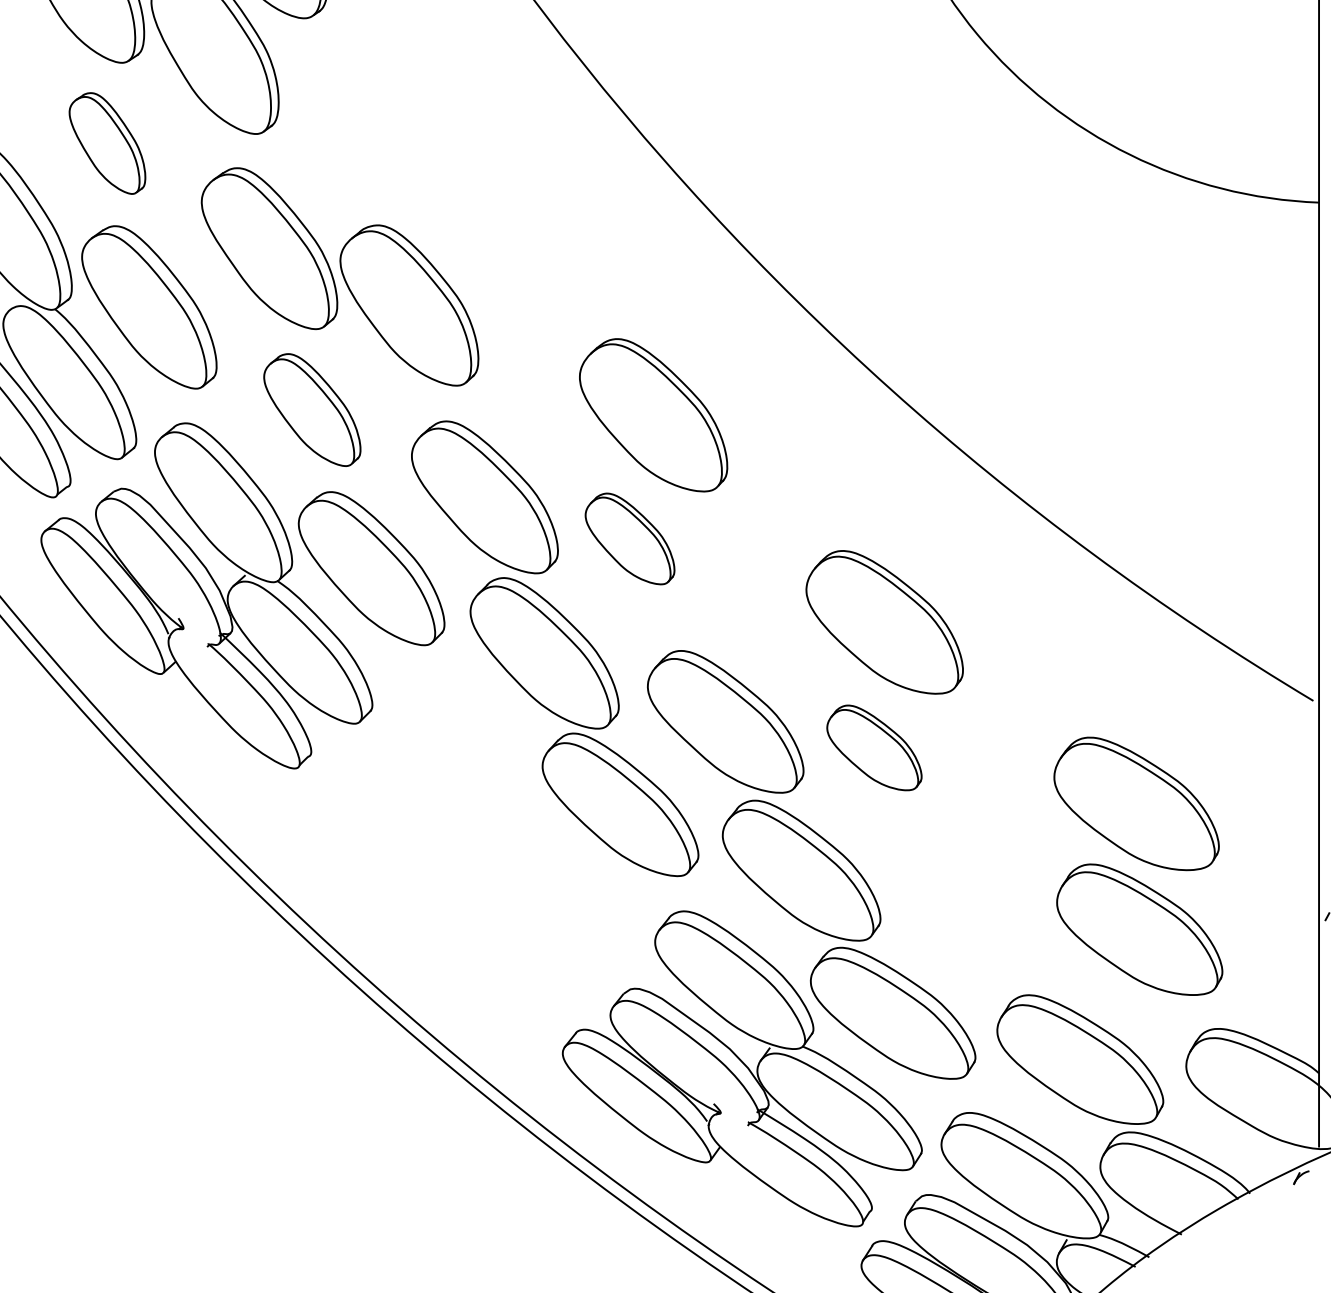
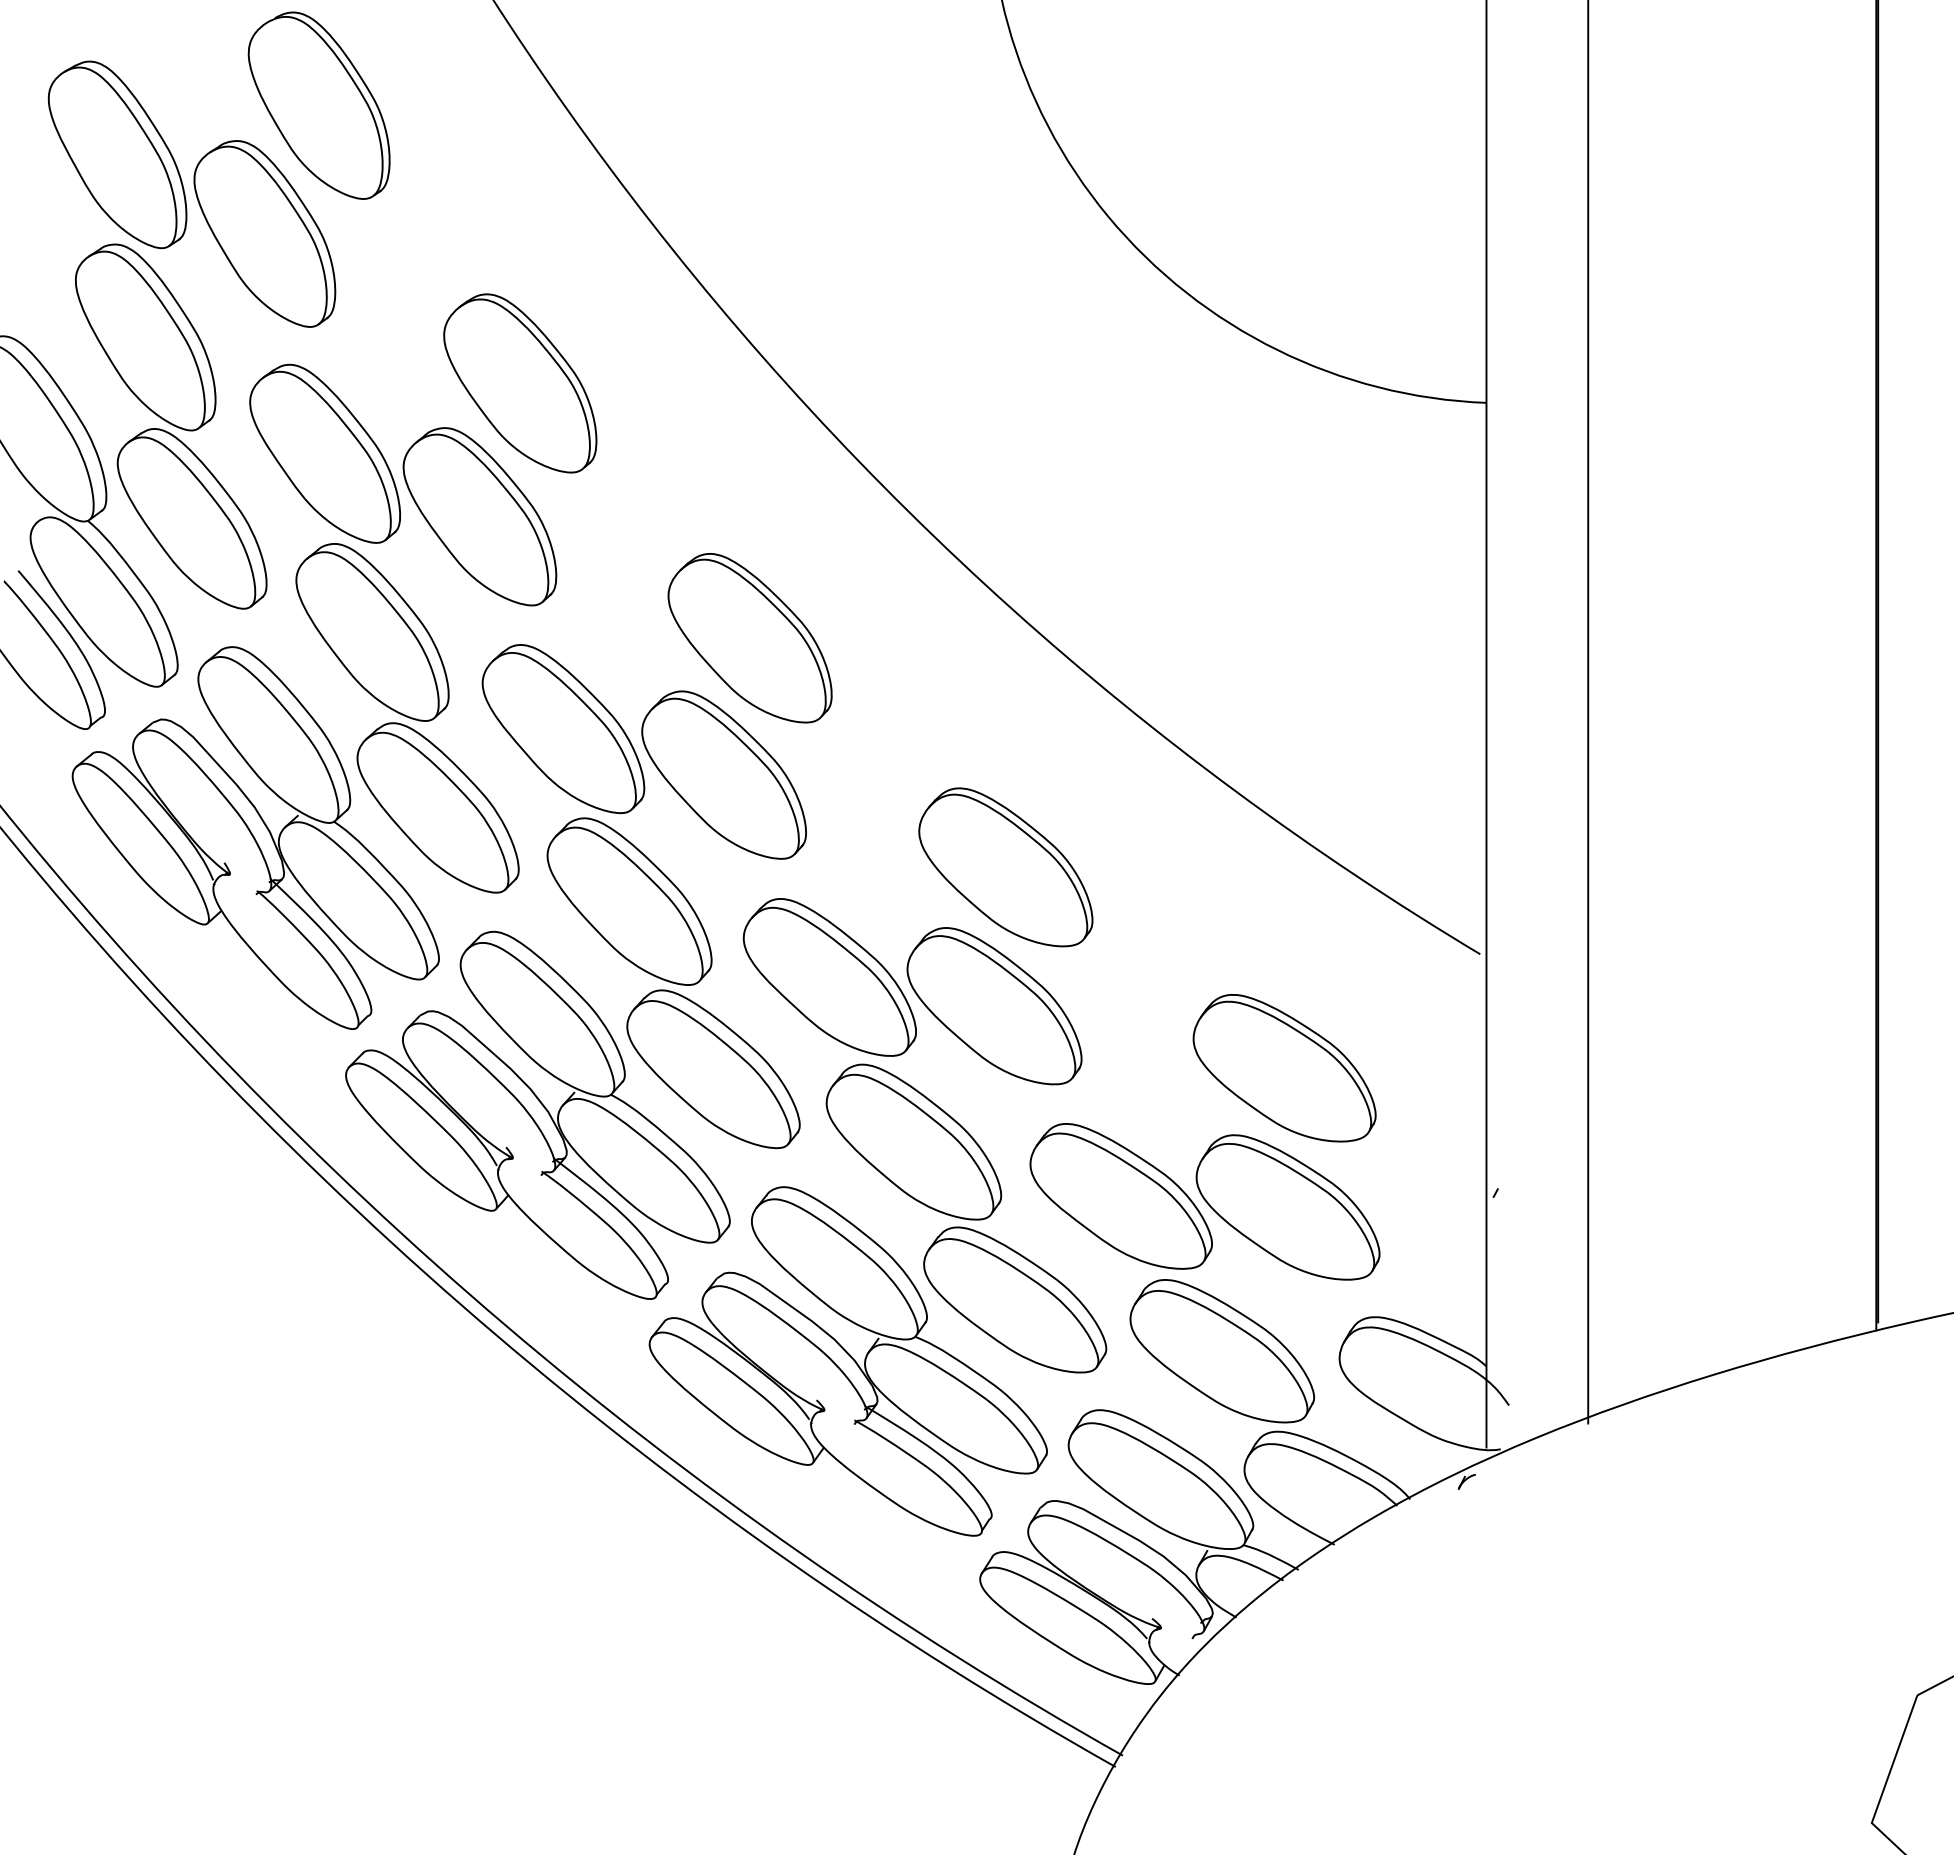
part: (107, 143) -> (145, 337), size x1.67
part: (446, 185) -> (520, 383), added
part: (312, 410) -> (372, 632), size x1.43
part: (629, 538) -> (723, 774), size x1.67
part: (874, 748) -> (994, 1006), size x1.67
part: (461, 845) -> (537, 1114), added
part: (988, 919) -> (1120, 1196), added

